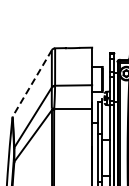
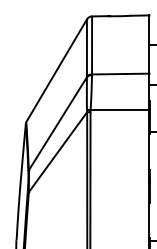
line: (32, 83) -> (56, 70), dashed -> solid

